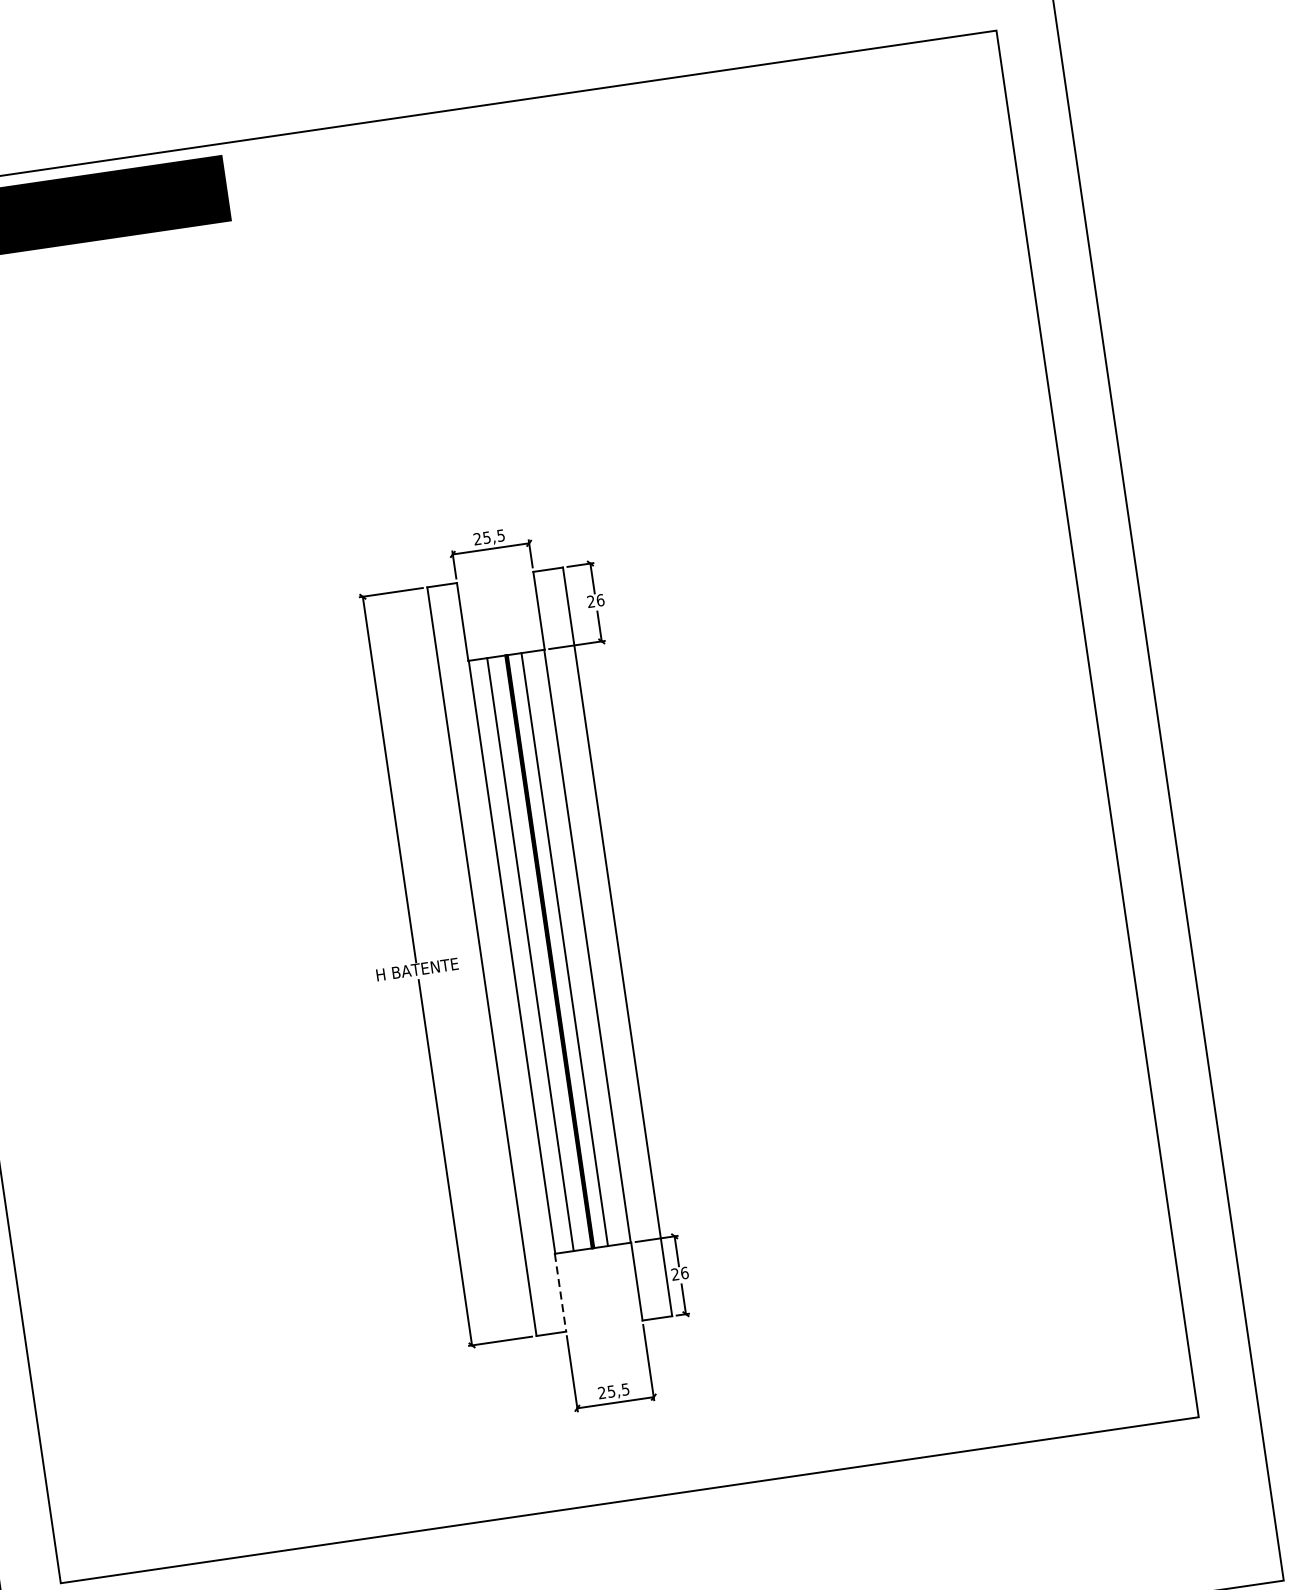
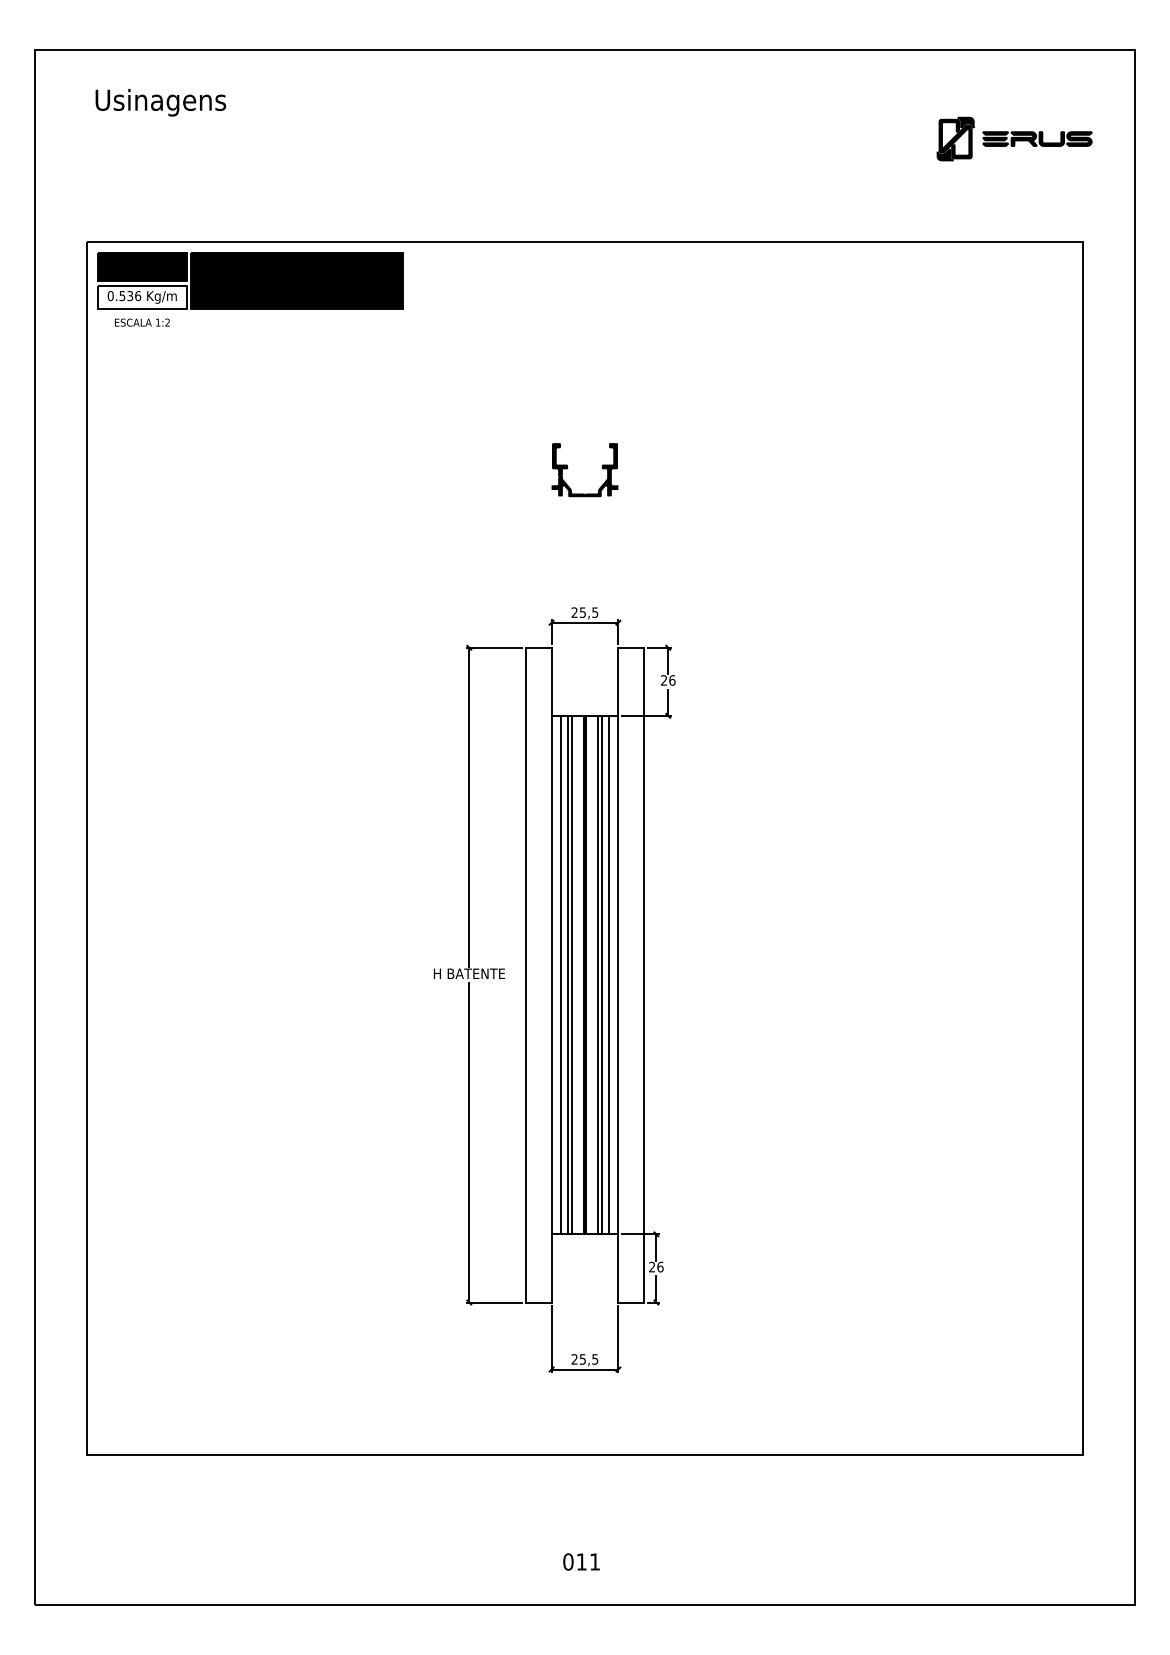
part: (445, 376) -> (567, 469), added
line: (576, 947) -> (608, 974), added
line: (568, 948) -> (601, 974), added
line: (534, 953) -> (571, 974), added
line: (522, 954) -> (561, 974), added
line: (560, 1292) -> (551, 1268), dashed -> solid

